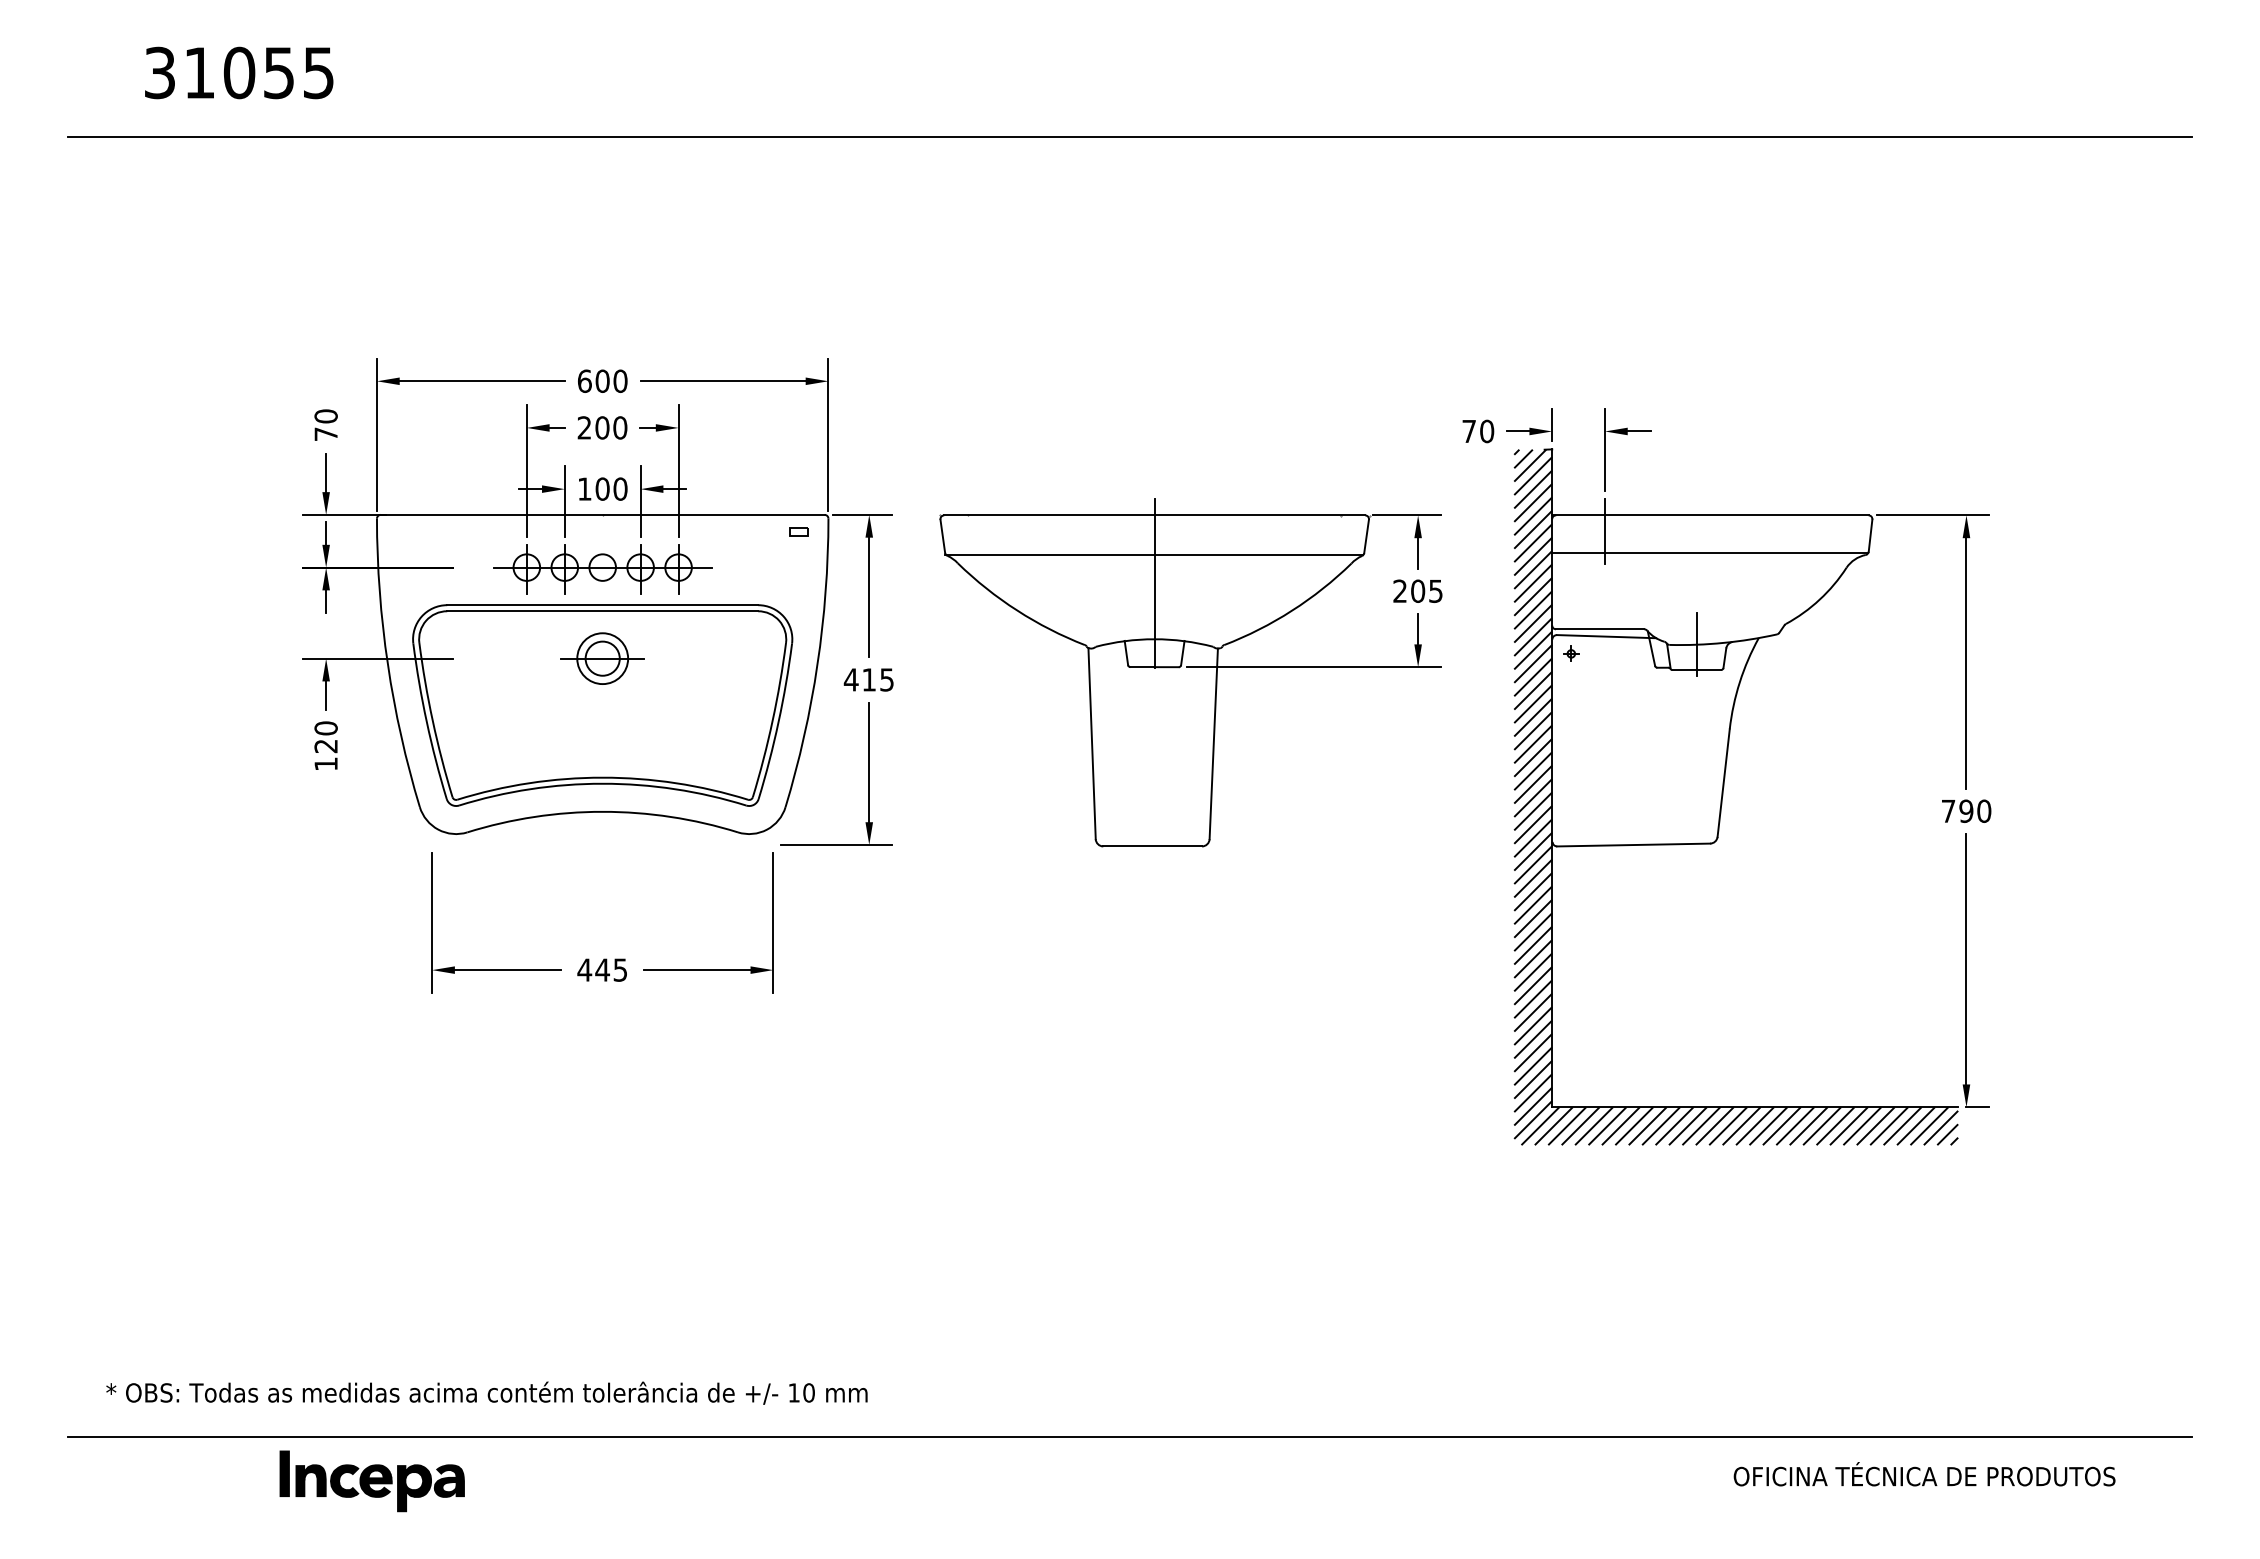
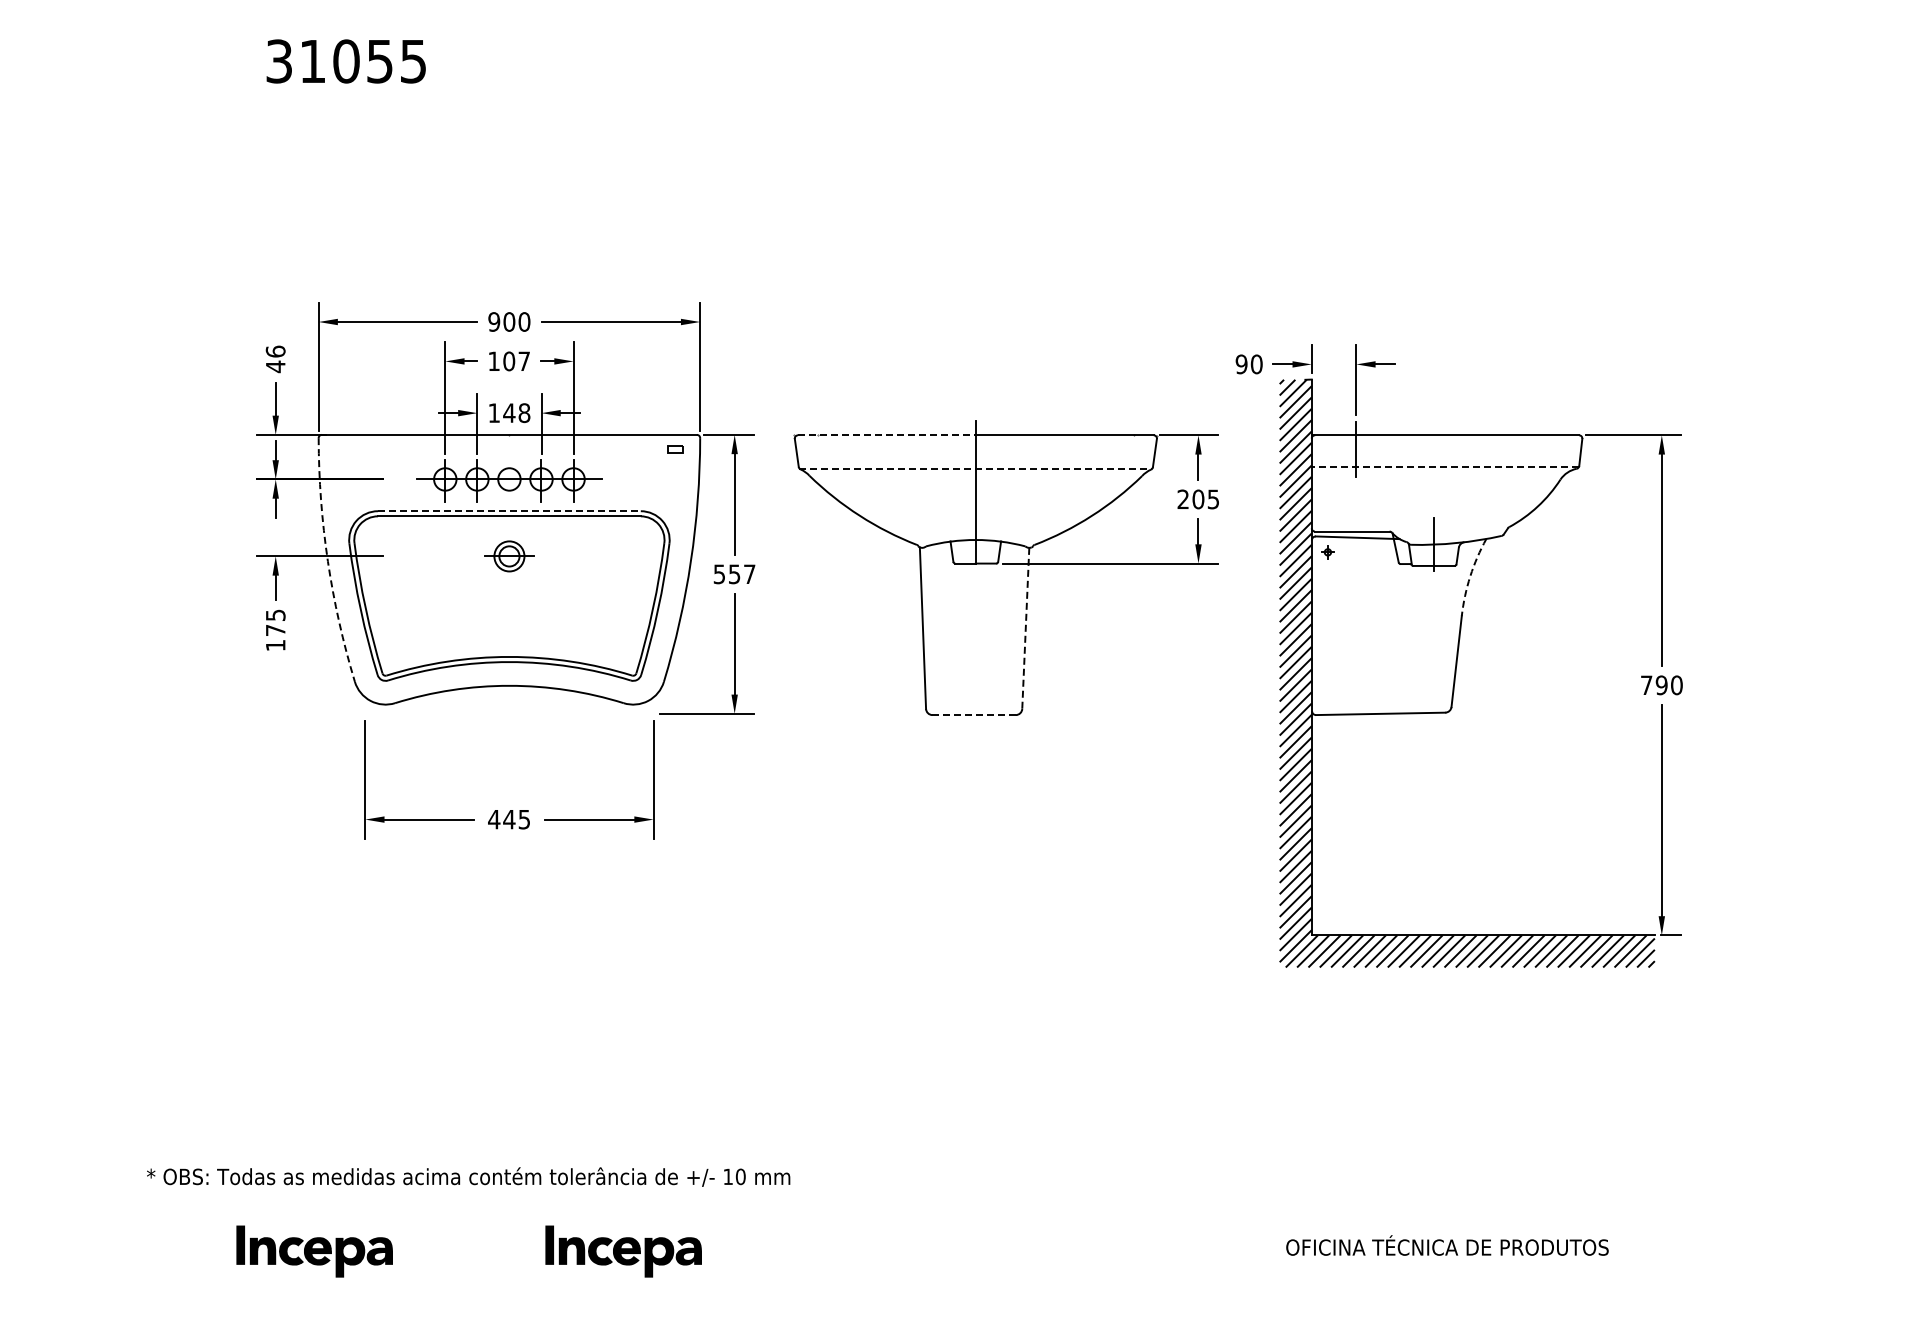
text: (238, 73) -> (345, 61), moved
line: (1129, 136) -> (954, 115), removed
text: (585, 380) -> (494, 321), 600 -> 900
text: (325, 425) -> (275, 359), 70 -> 46
text: (602, 428) -> (509, 361), 200 -> 107
text: (1469, 431) -> (1241, 364), 70 -> 90
text: (611, 489) -> (516, 413), 100 -> 148
line: (1048, 515) -> (886, 435), solid -> dashed
line: (1710, 553) -> (1445, 467), solid -> dashed
line: (1154, 554) -> (975, 468), solid -> dashed
line: (602, 605) -> (509, 511), solid -> dashed
part: (602, 658) -> (509, 556), size x0.7
arc: (387, 664) -> (327, 561), solid -> dashed
text: (869, 680) -> (734, 574), 415 -> 557
arc: (1740, 682) -> (1470, 576), solid -> dashed
text: (325, 736) -> (275, 622), 120 -> 175
line: (1213, 743) -> (1025, 628), solid -> dashed
line: (1153, 846) -> (974, 715), solid -> dashed
text: (486, 1392) -> (468, 1176), moved
line: (1129, 1437) -> (954, 1214), removed
text: (1924, 1474) -> (1447, 1245), moved
part: (737, 1481) -> (623, 1251), added

